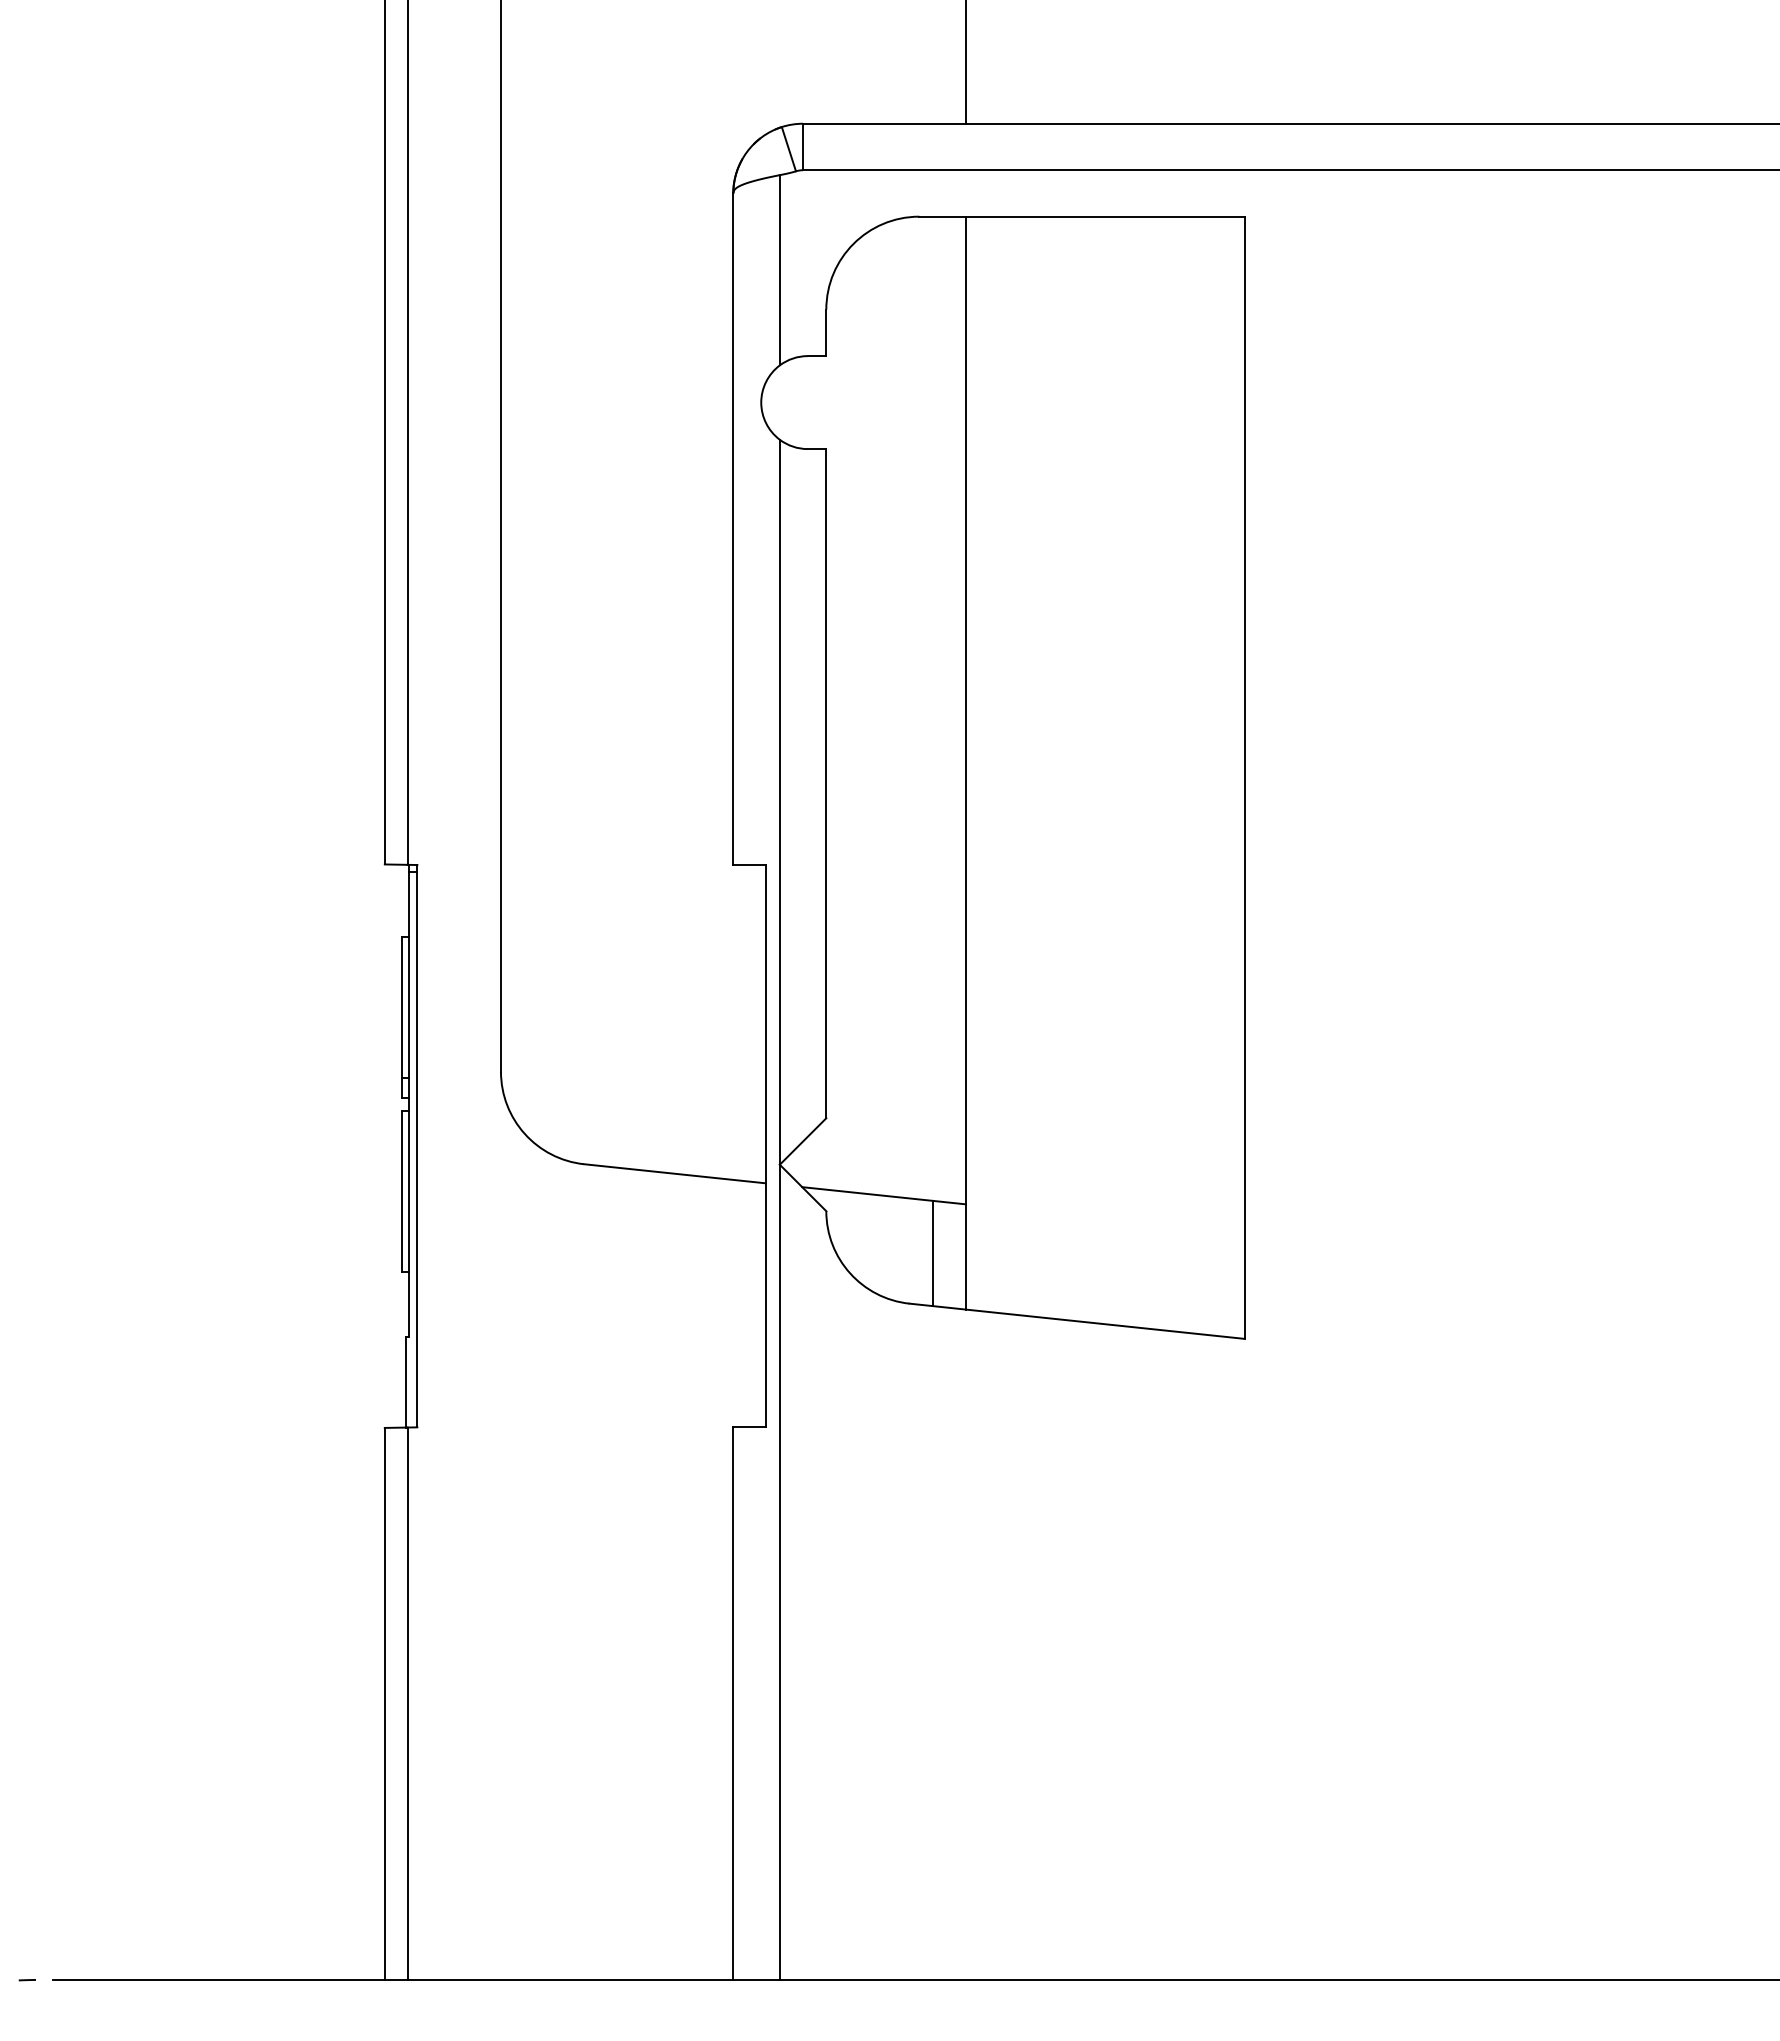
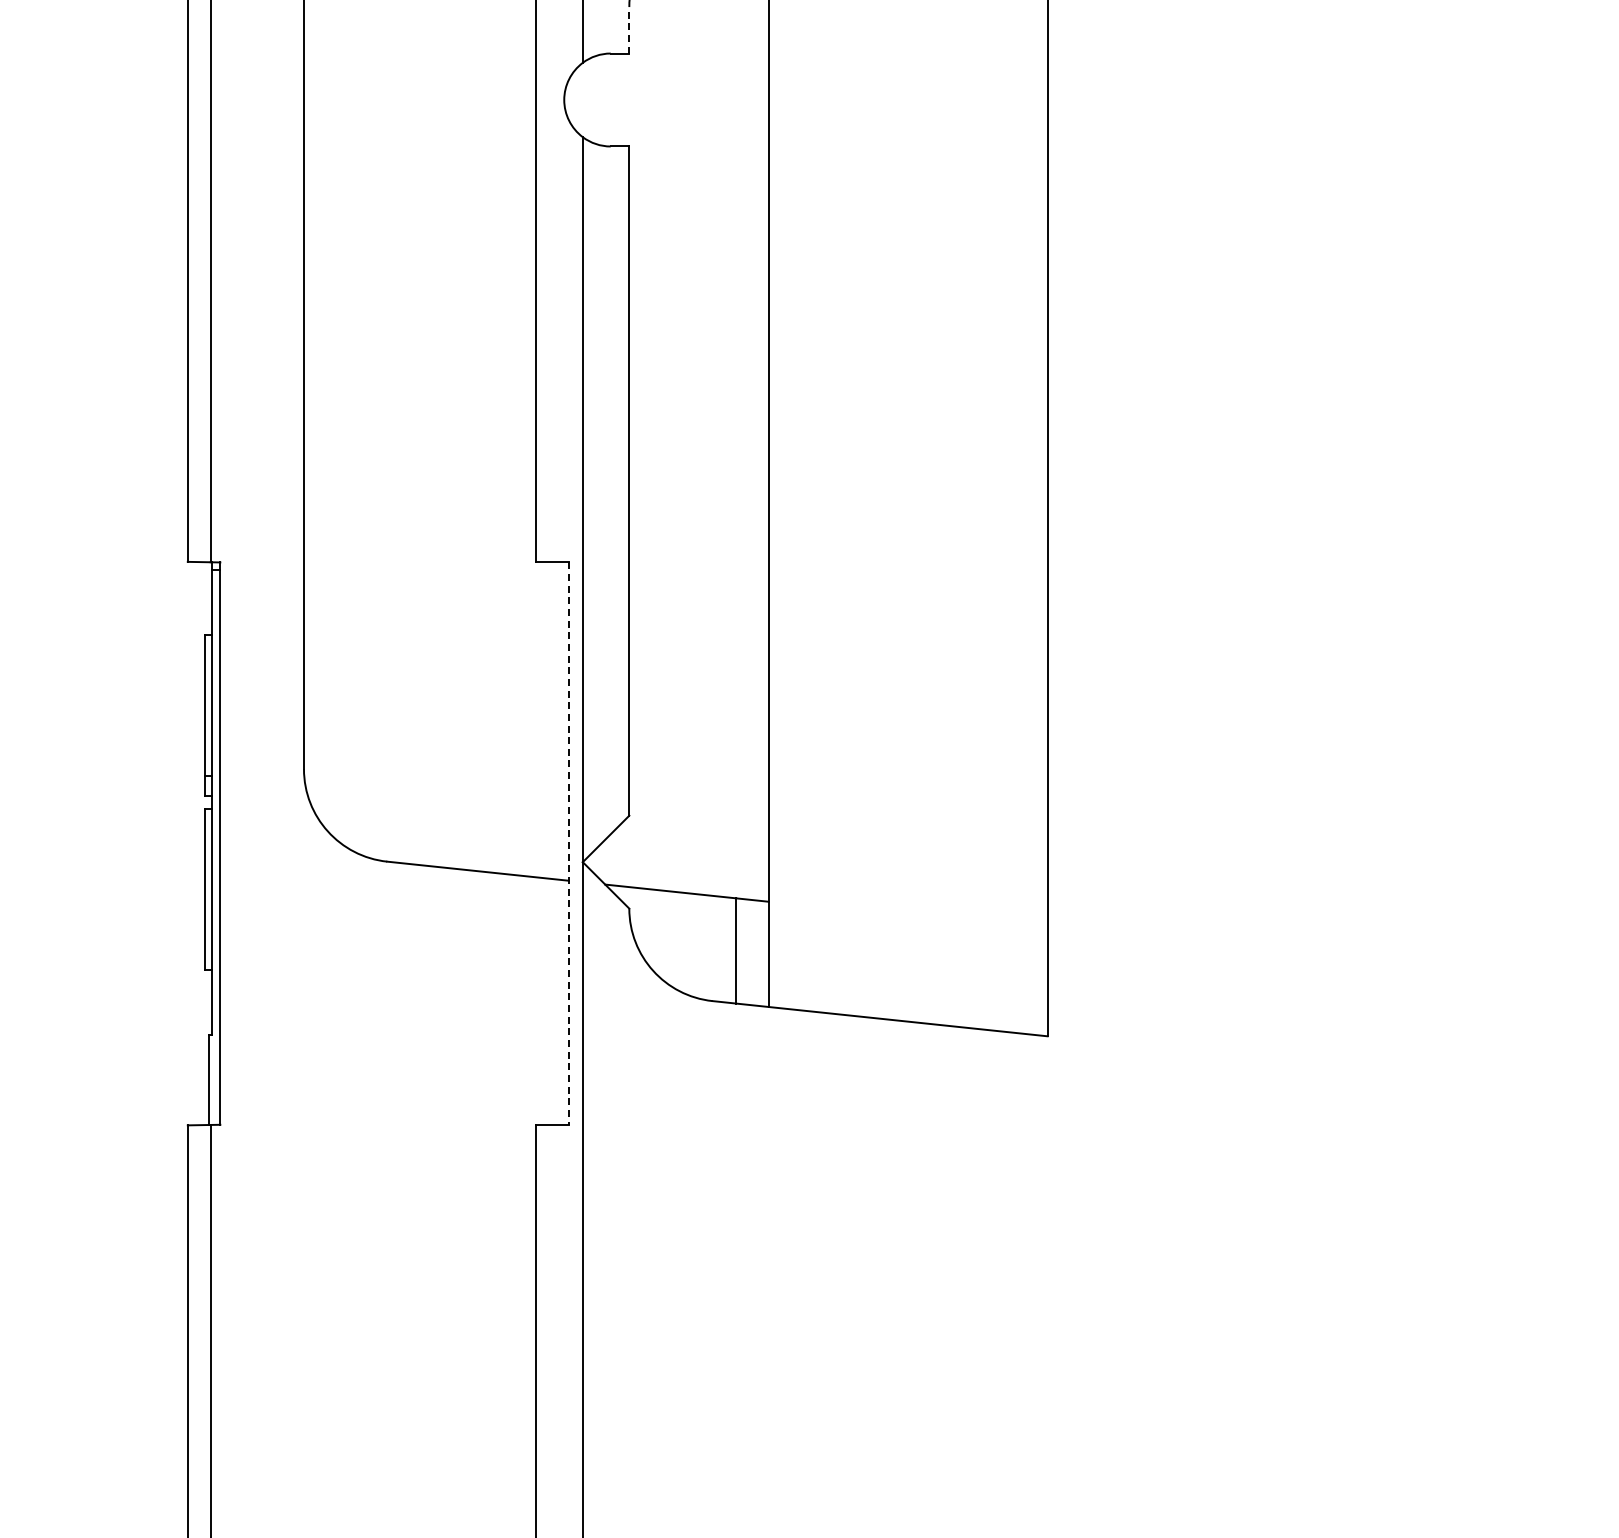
line: (826, 332) -> (629, 29), solid -> dashed
line: (765, 1146) -> (568, 843), solid -> dashed

